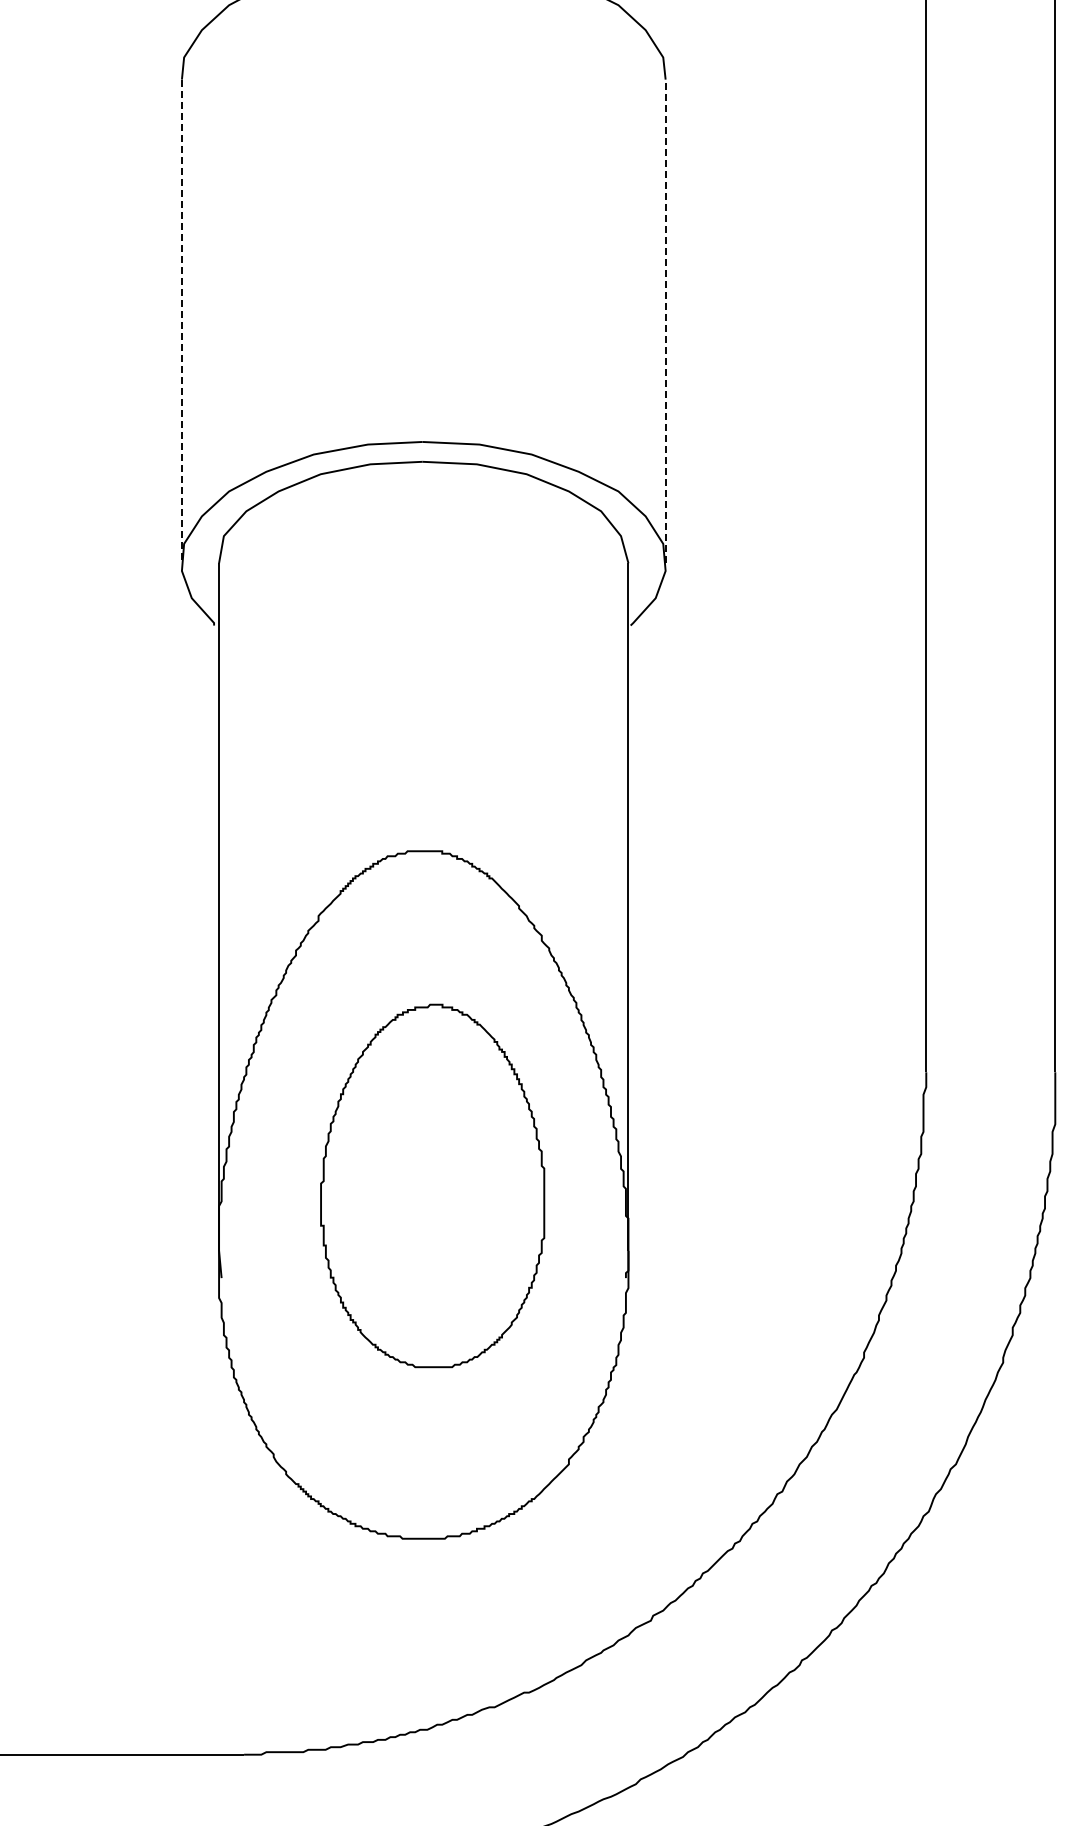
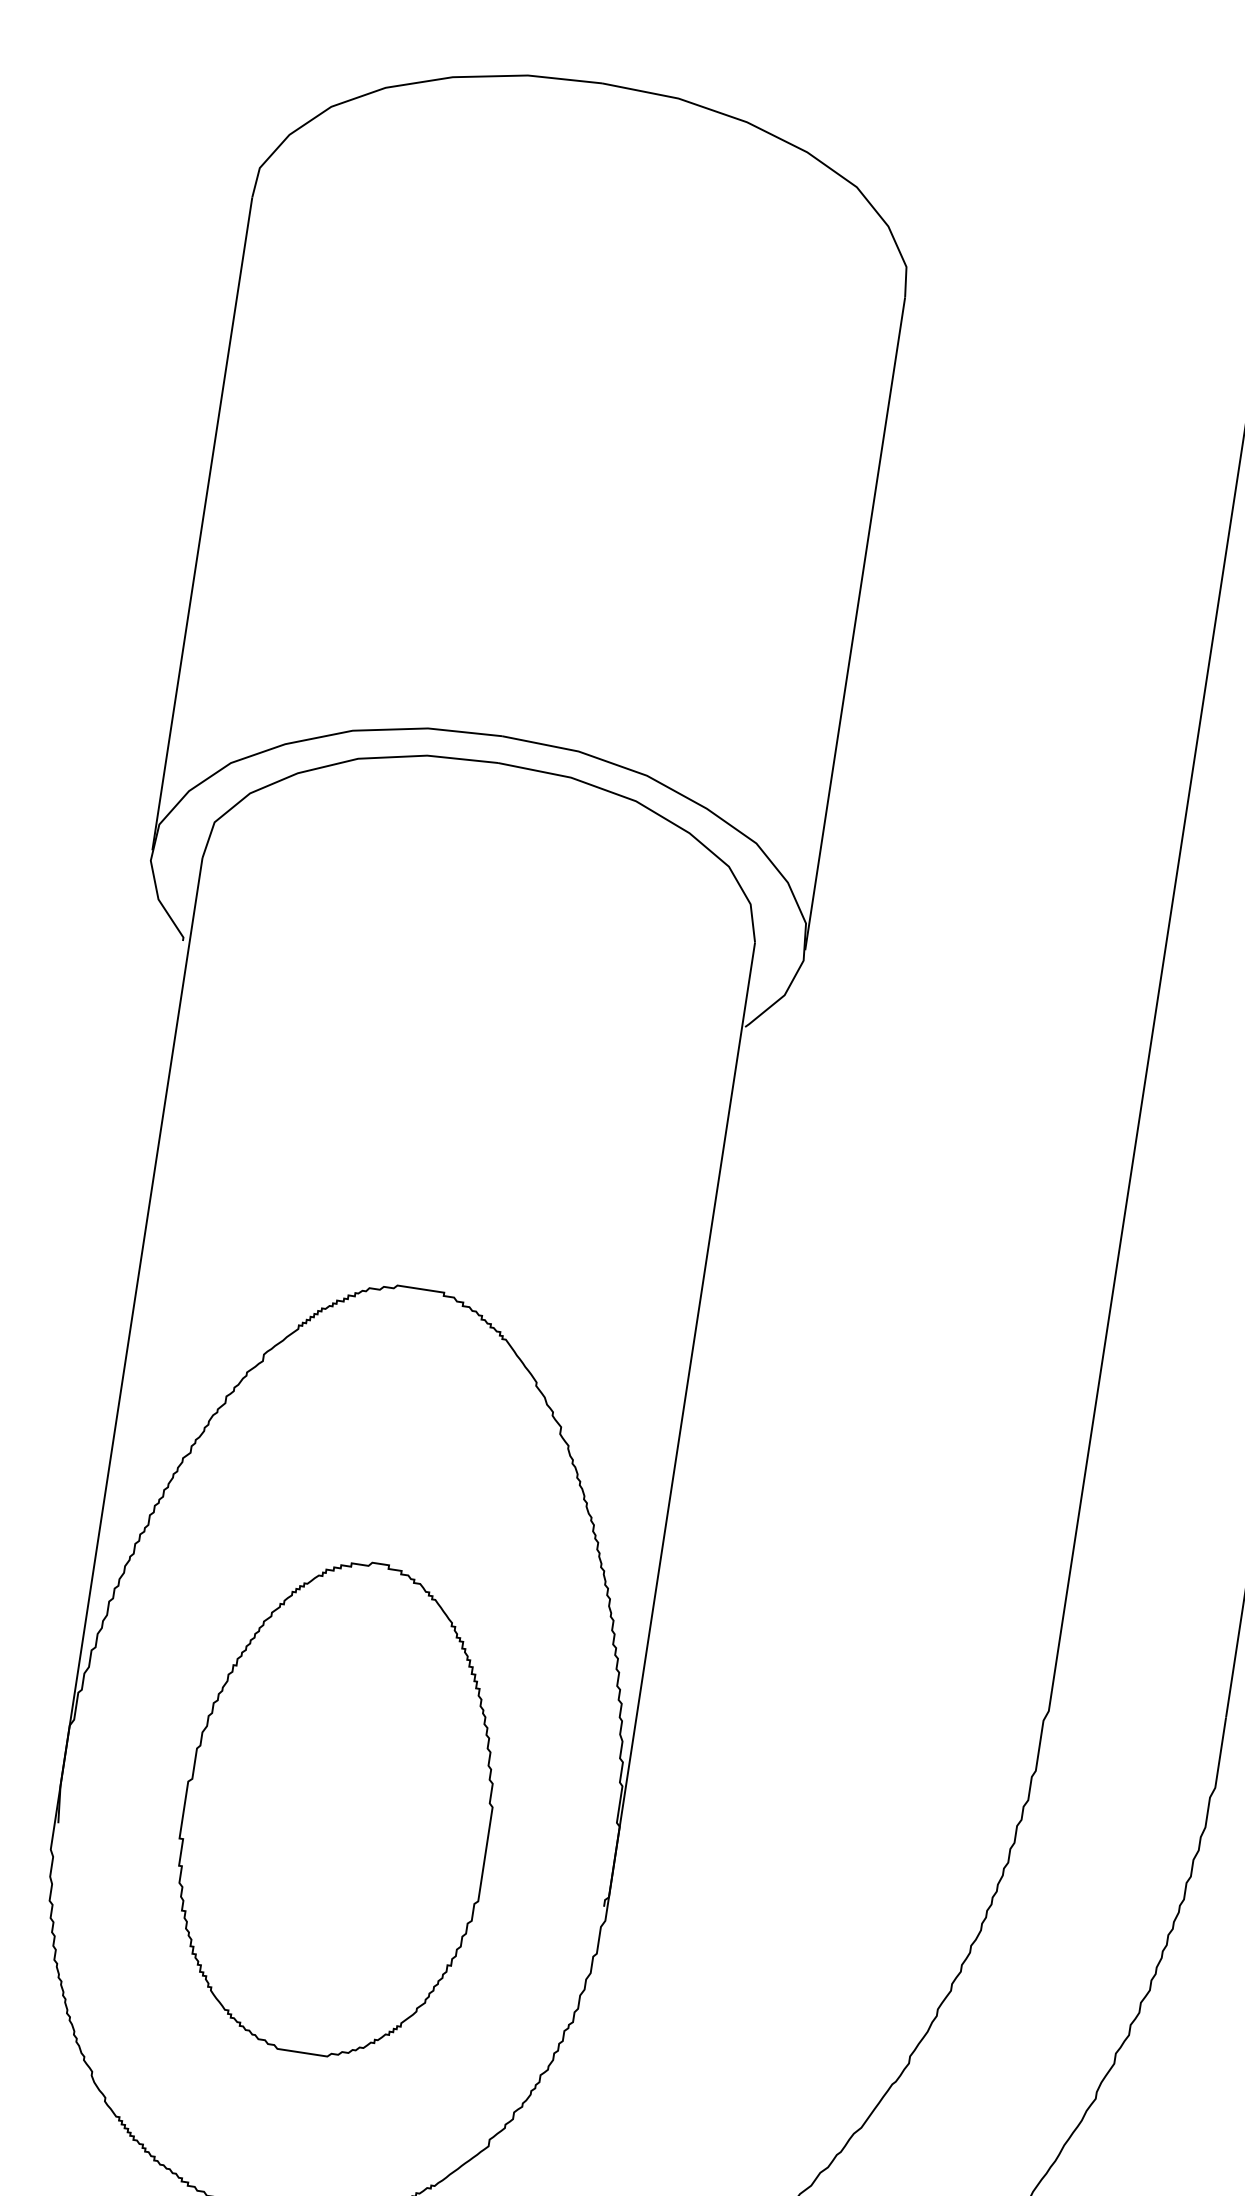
line: (181, 321) -> (201, 523), dashed -> solid
line: (665, 321) -> (855, 623), dashed -> solid
part: (432, 1185) -> (338, 1807), moved

